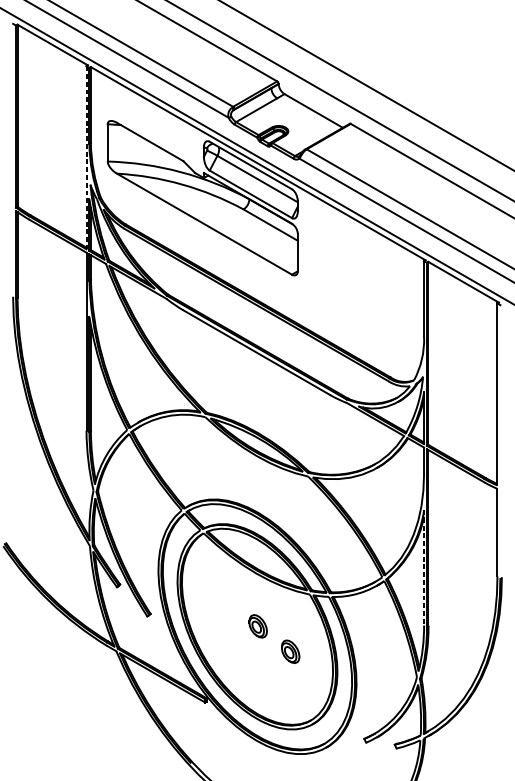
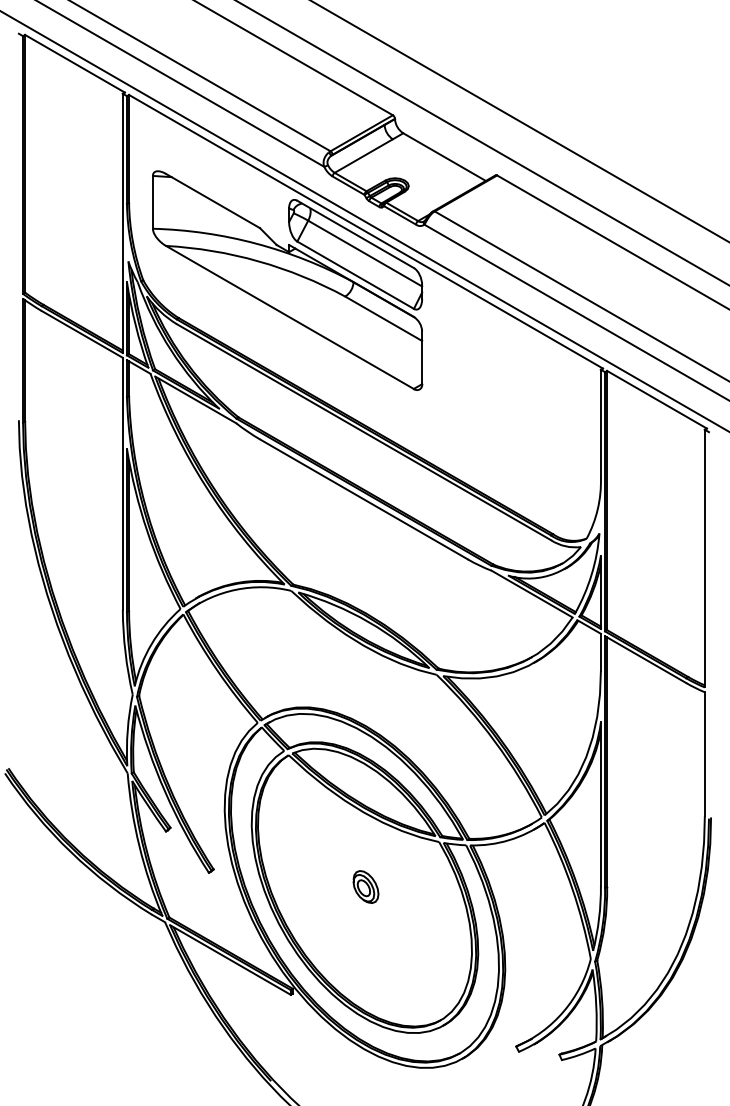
line: (86, 157) -> (122, 223), dashed -> solid
line: (423, 568) -> (600, 804), dashed -> solid
part: (290, 651) -> (411, 922), removed

